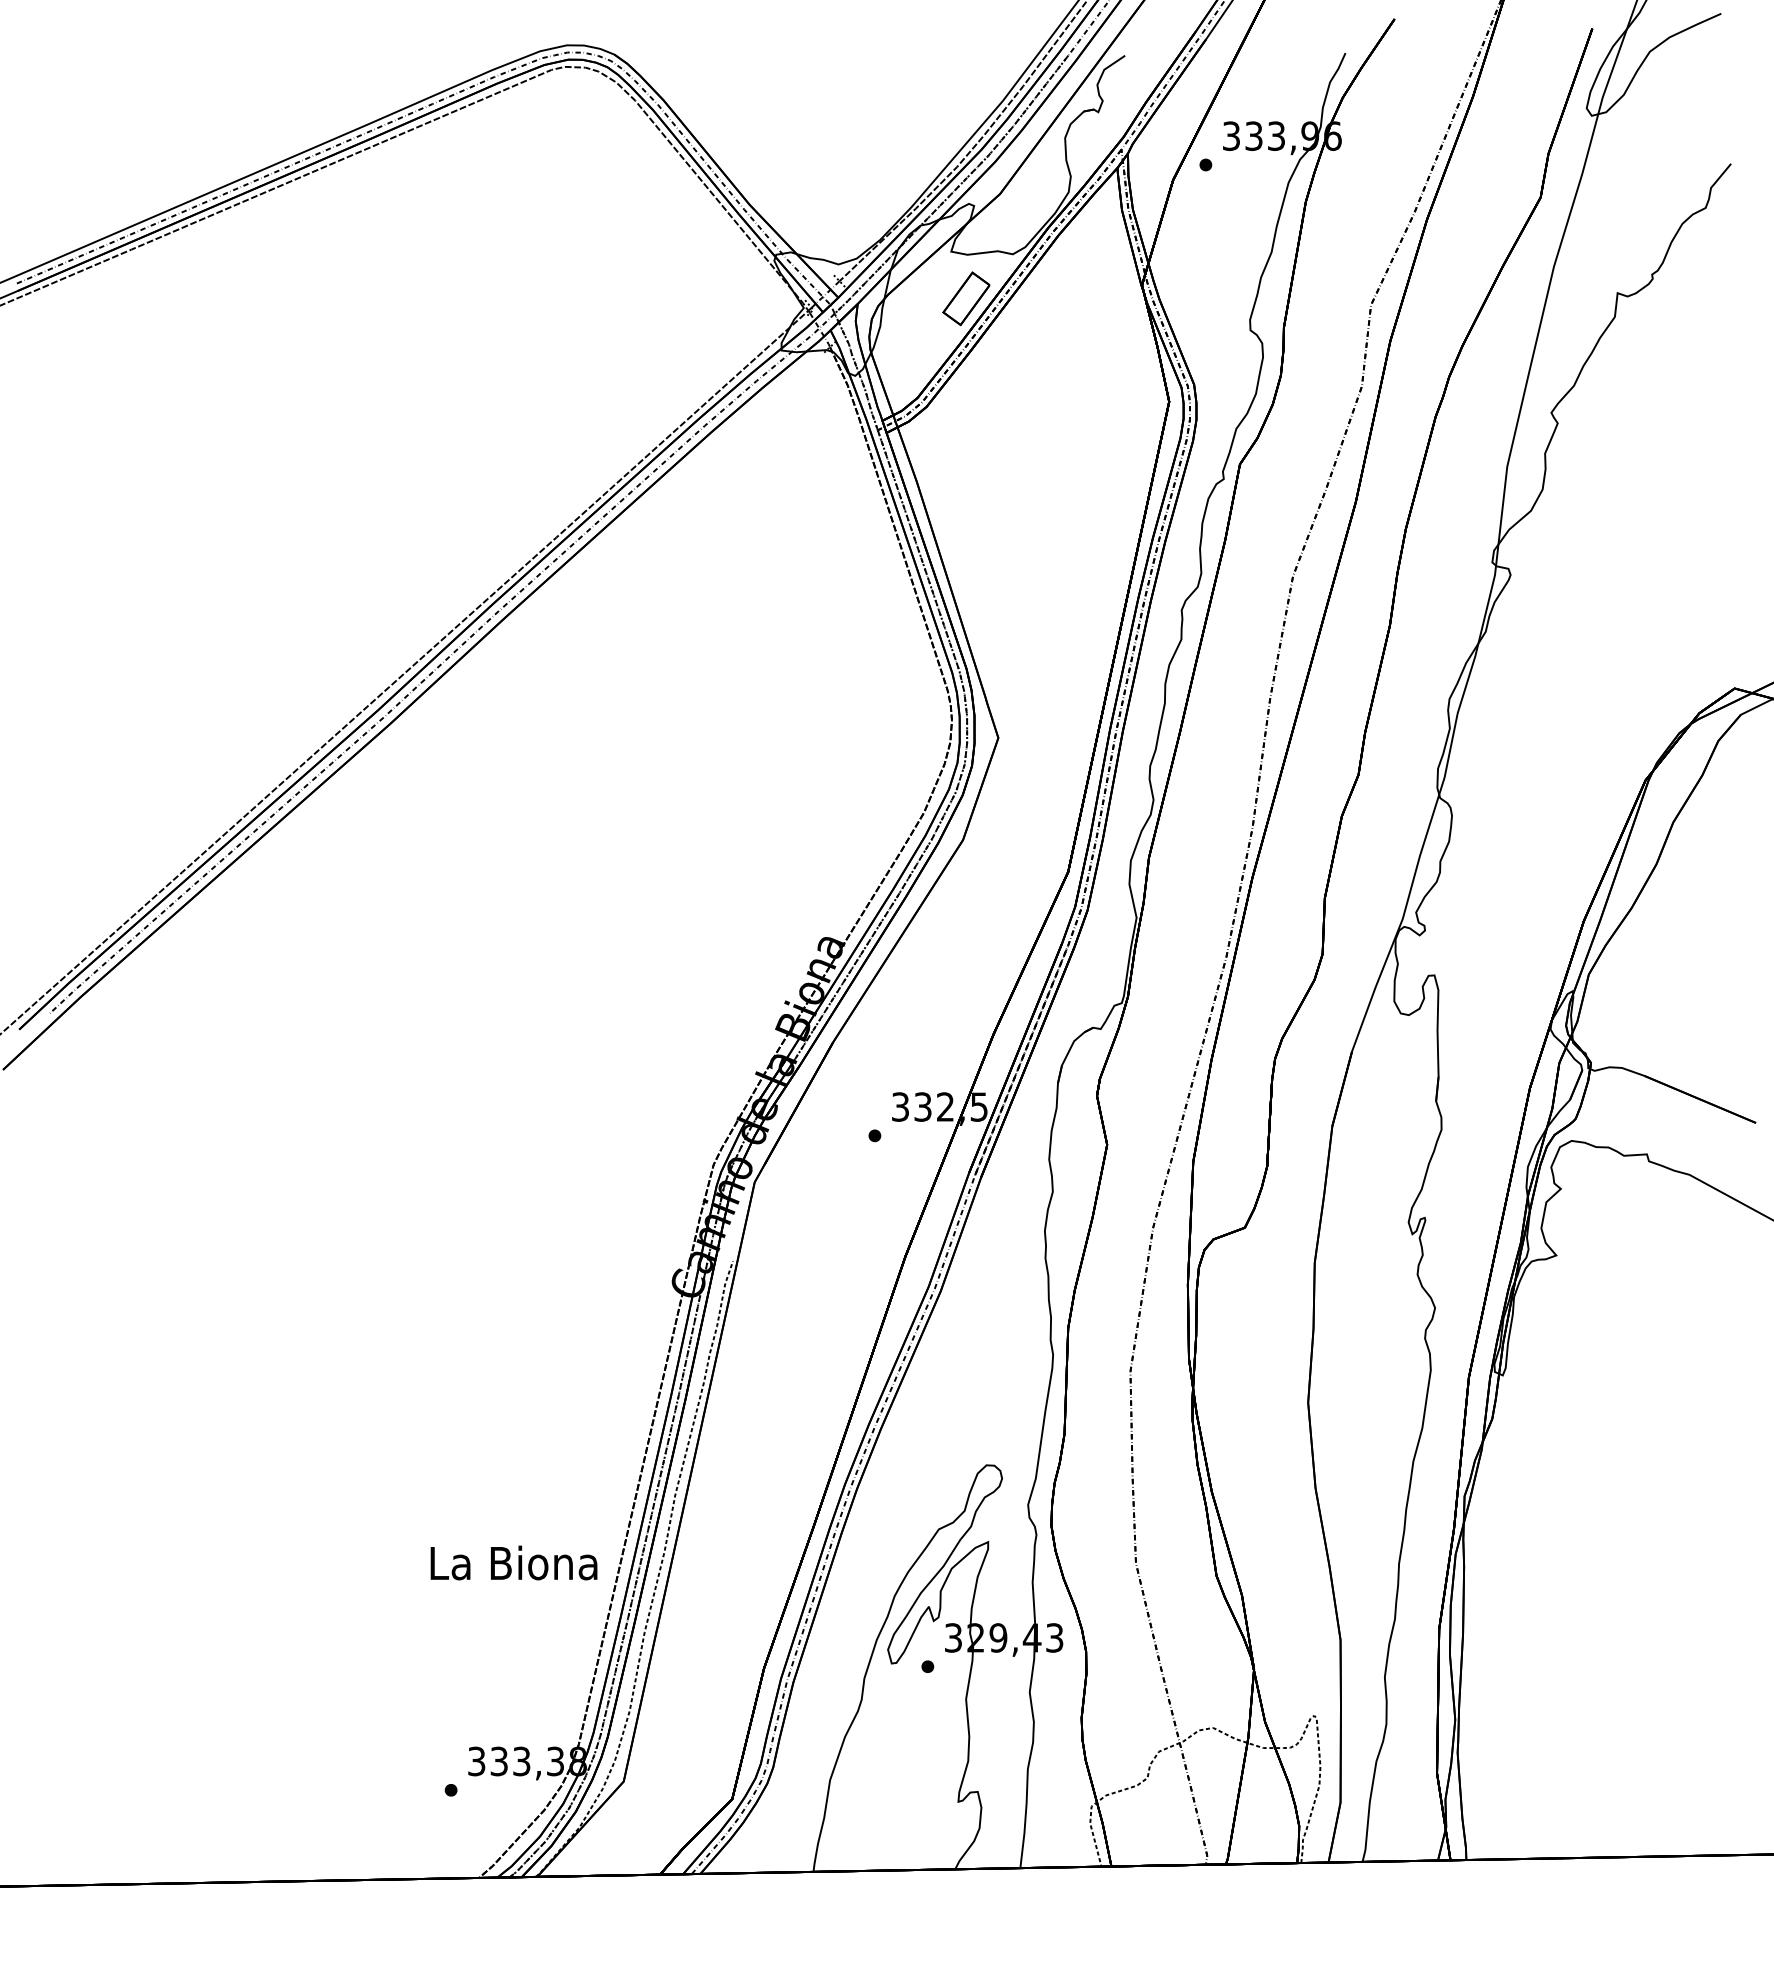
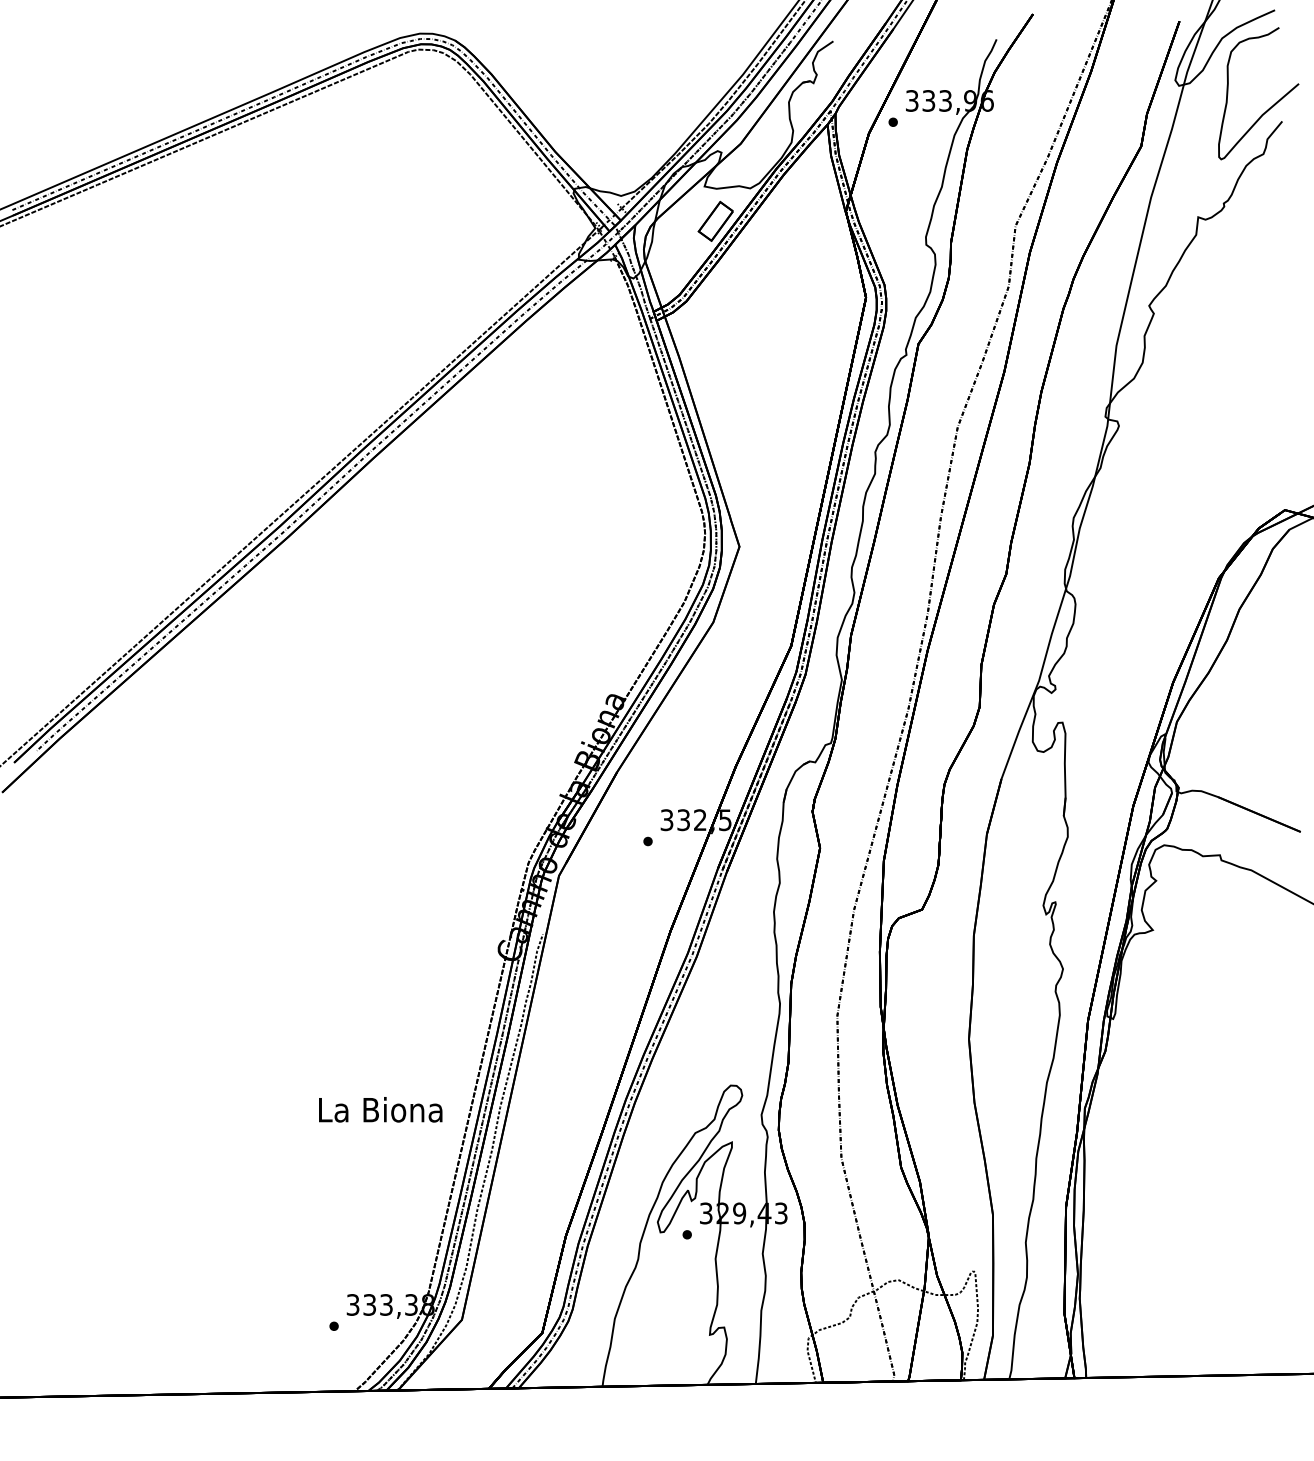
curve: (1716, 143) -> (1271, 106), added
text: (513, 1562) -> (380, 1109), moved

